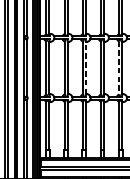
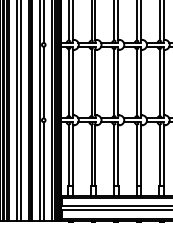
line: (86, 67) -> (118, 82), dashed -> solid
line: (118, 68) -> (159, 83), dashed -> solid

